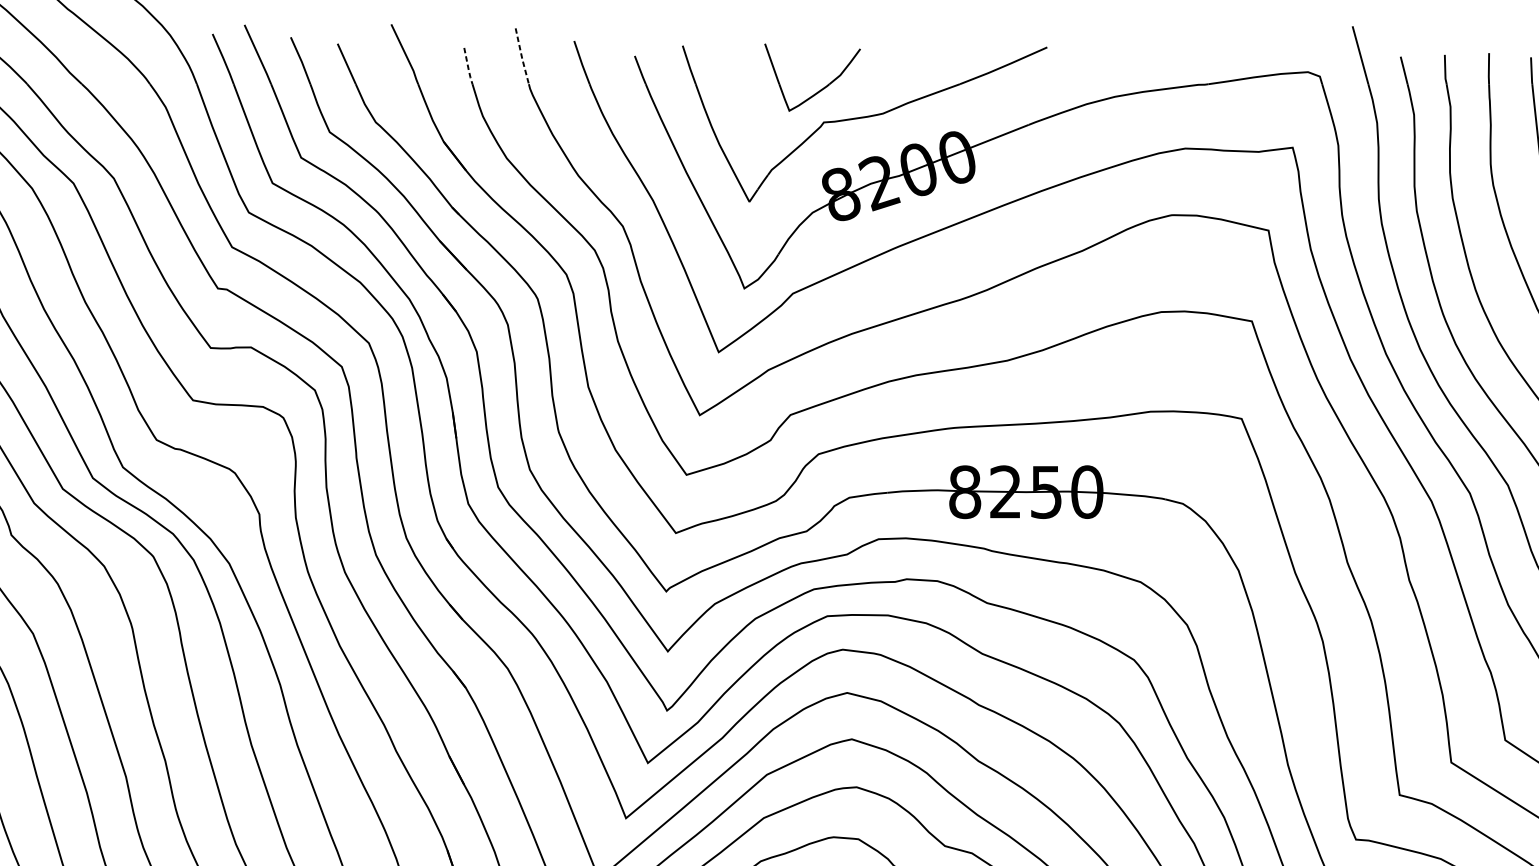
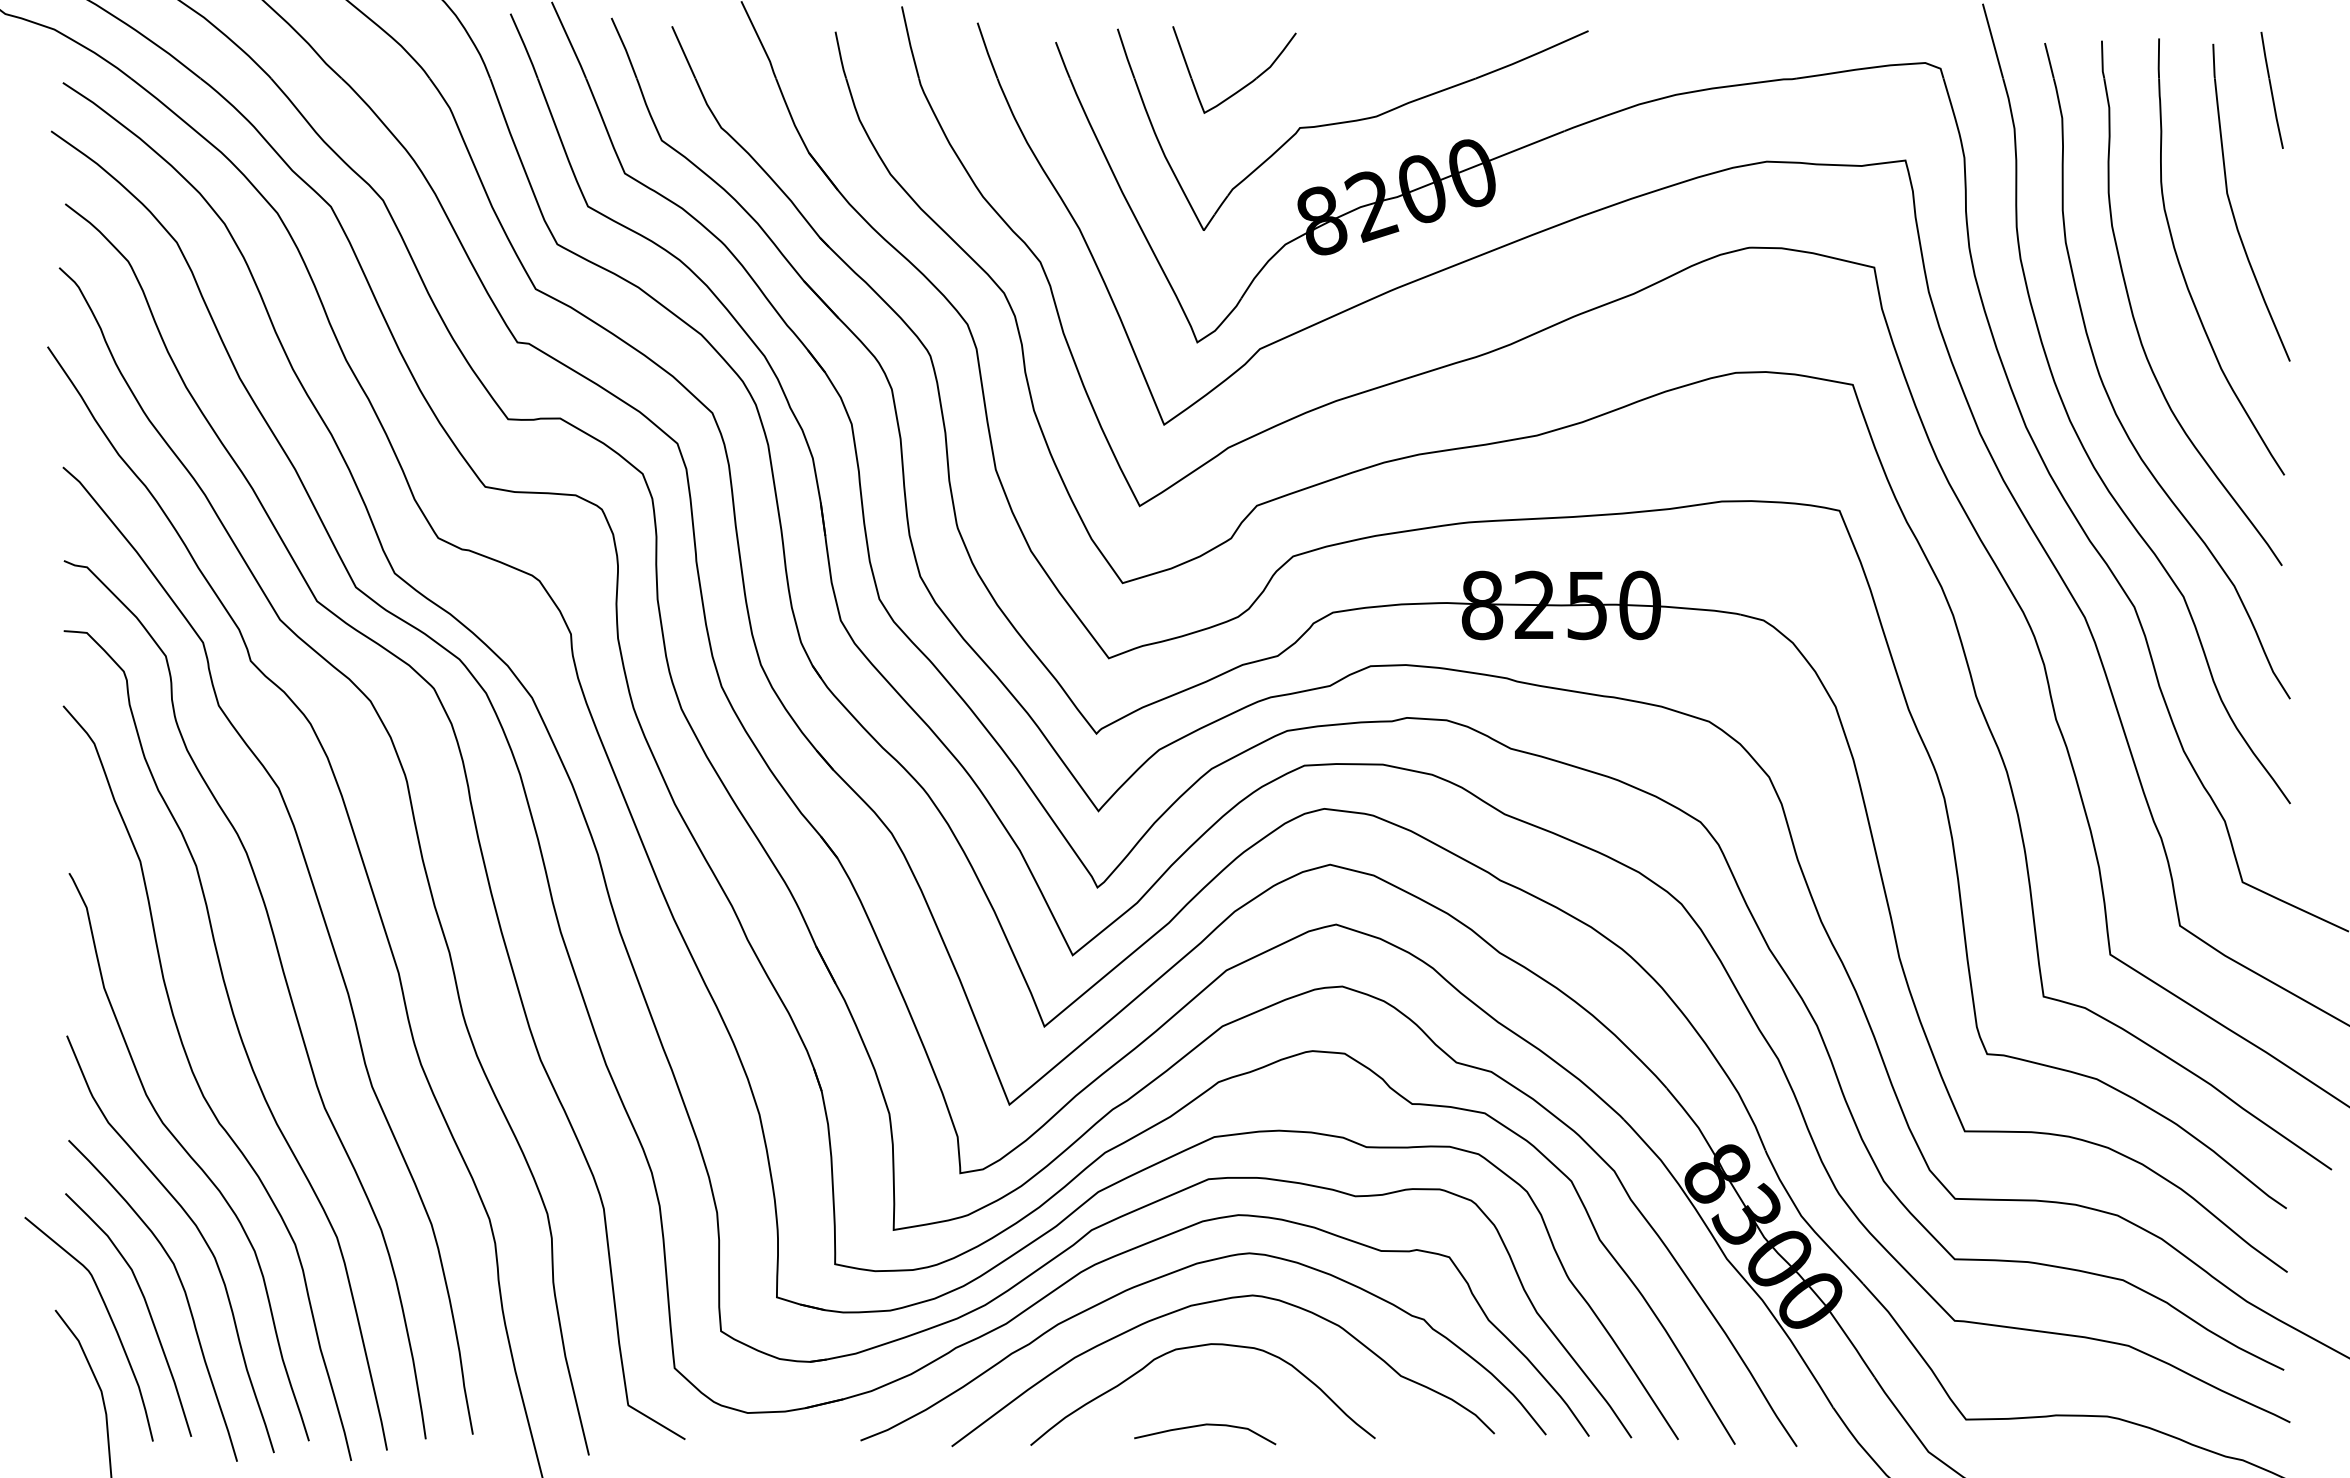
line: (521, 57) -> (909, 43), dashed -> solid
line: (468, 67) -> (840, 57), dashed -> solid
part: (822, 88) -> (1247, 83), moved

